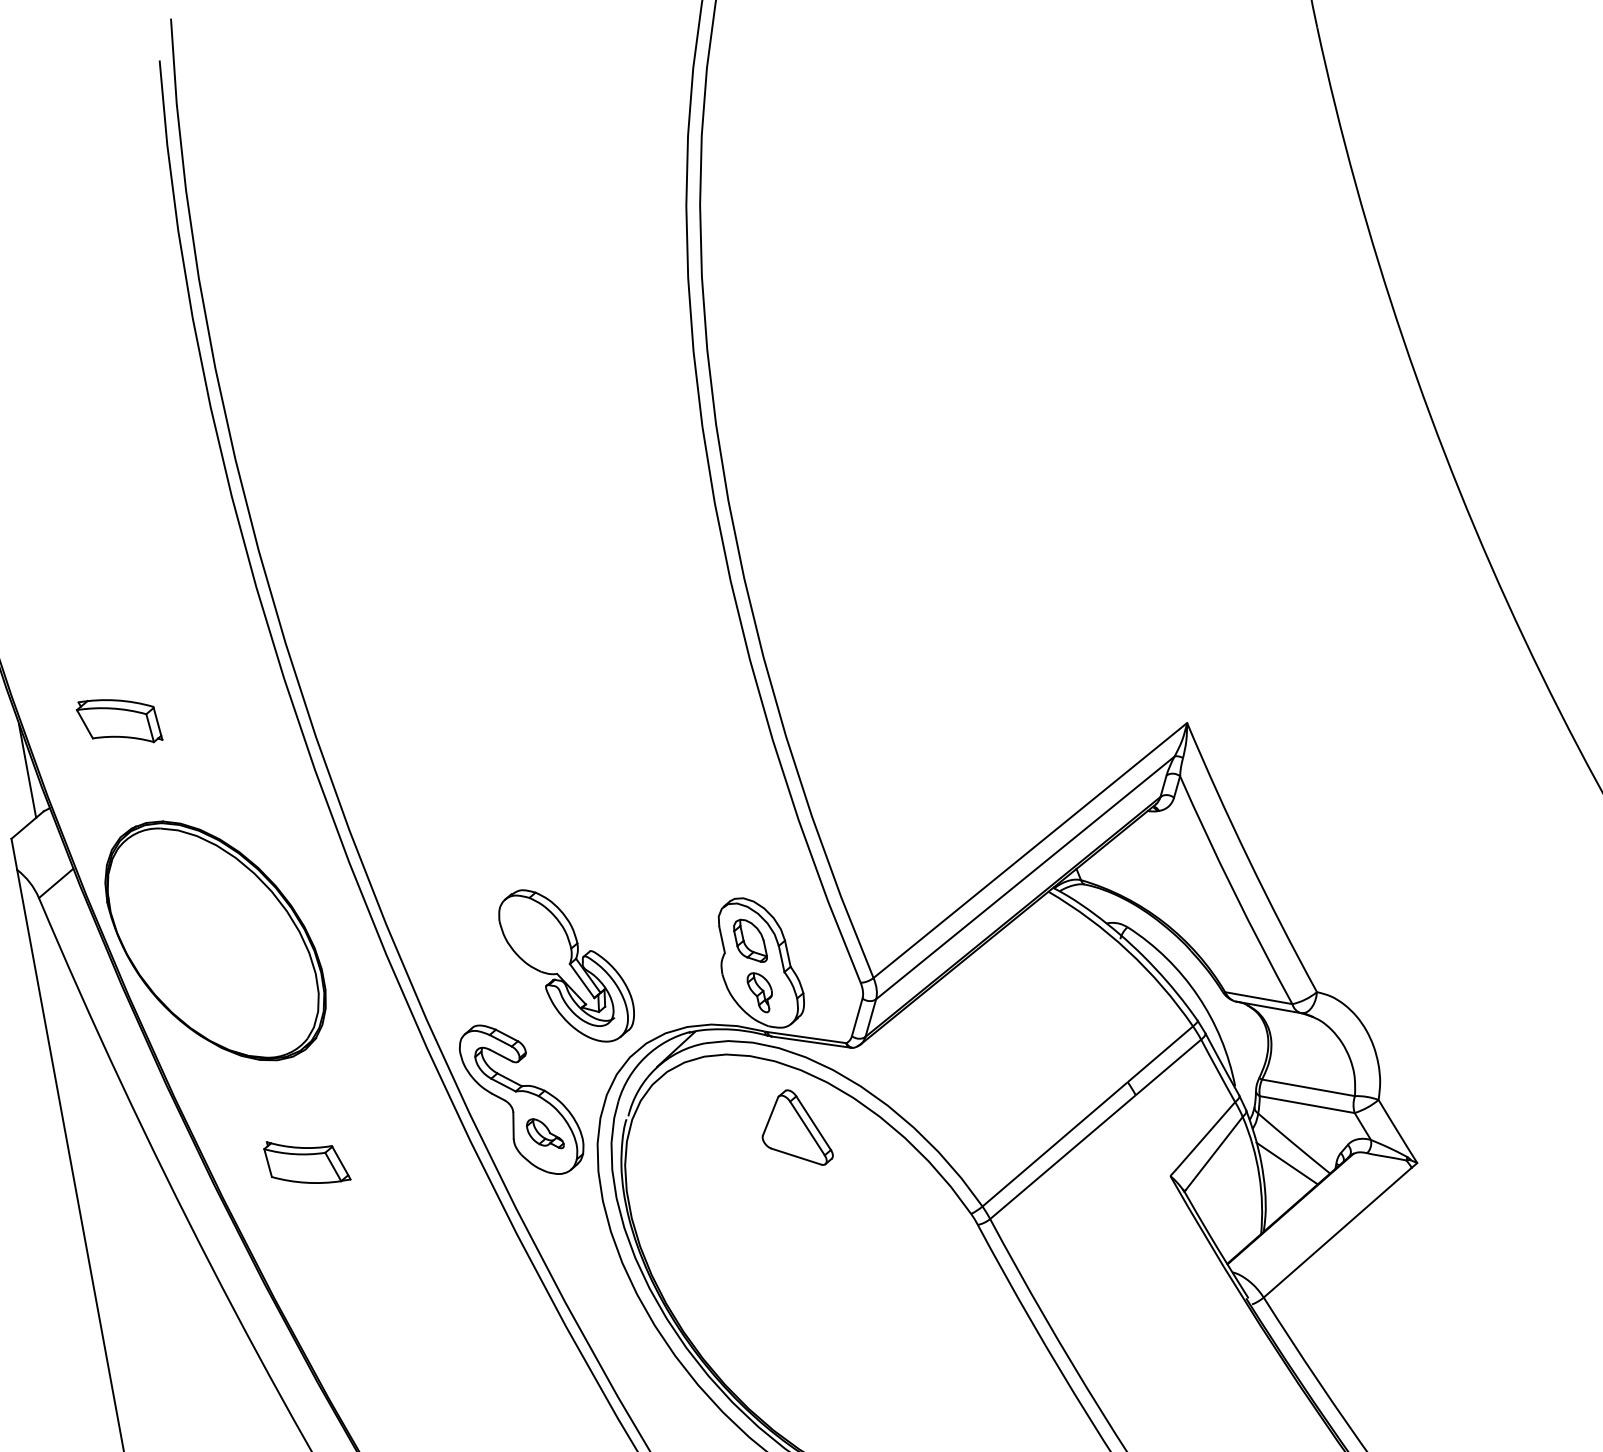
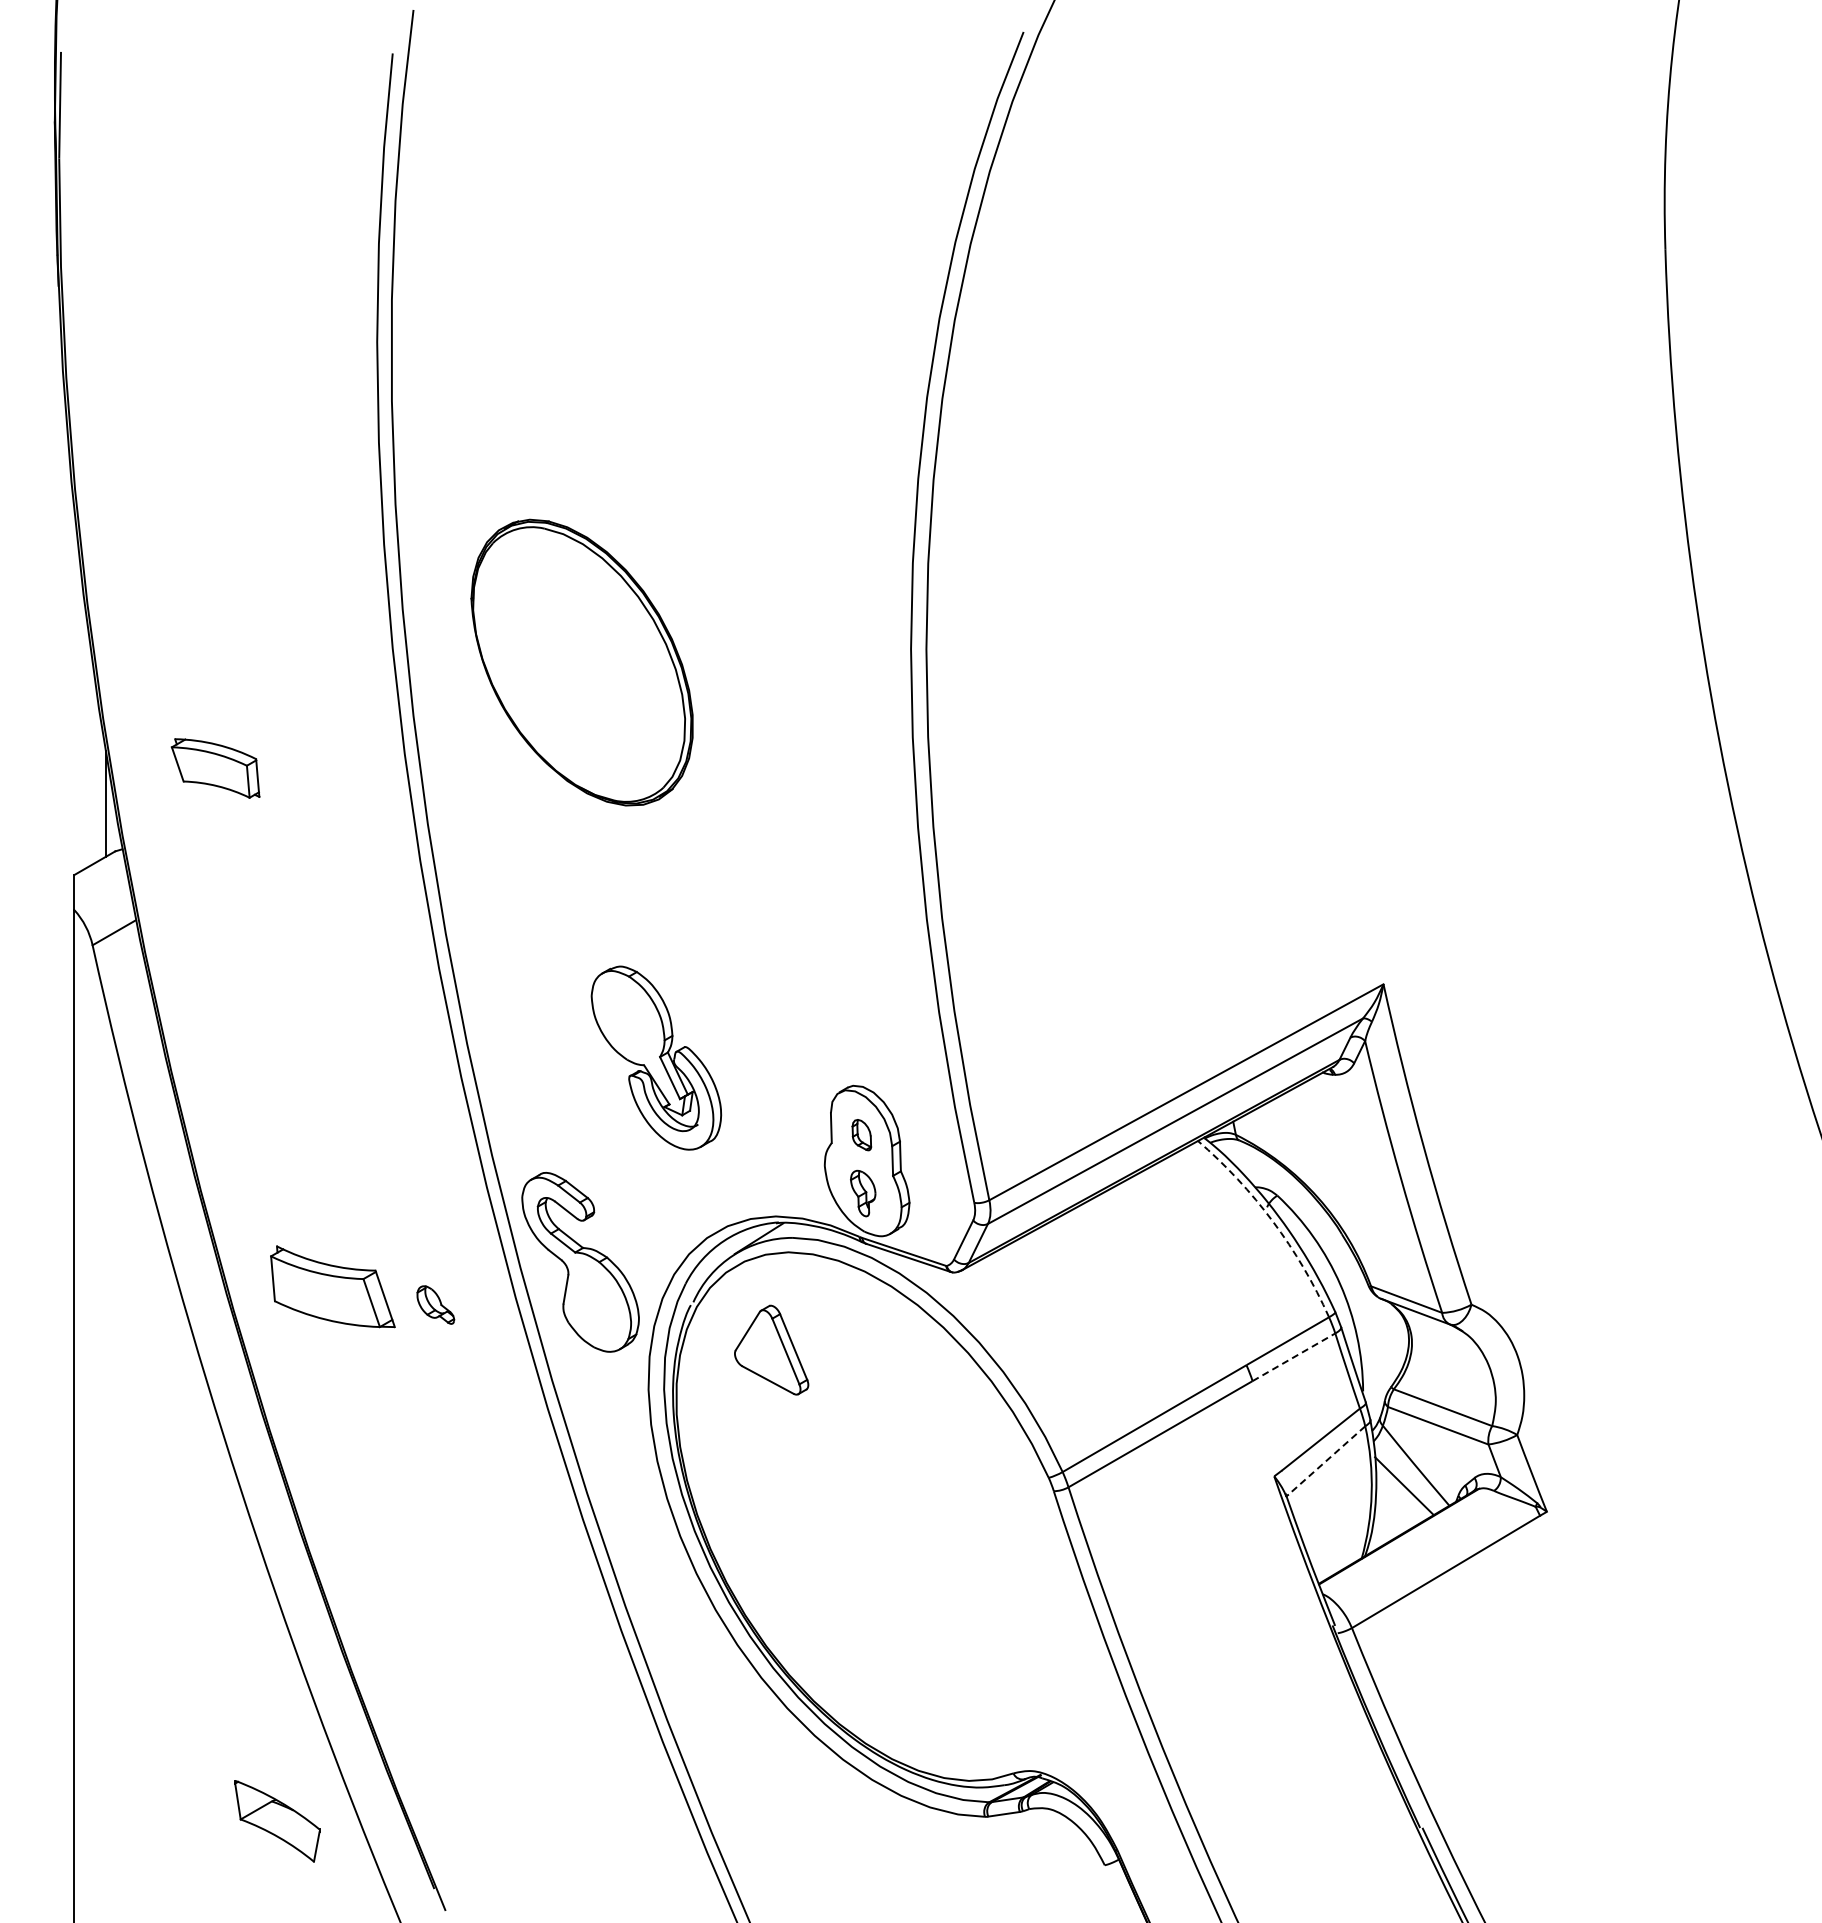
part: (214, 940) -> (581, 662), moved
part: (749, 940) -> (861, 1134), size x0.6
arc: (1128, 950) -> (1273, 1221), solid -> dashed
part: (566, 965) -> (656, 1057), moved
line: (1168, 1066) -> (1294, 1356), solid -> dashed
part: (794, 1129) -> (771, 1349), moved
part: (544, 1133) -> (435, 1304), moved
line: (1214, 1153) -> (1326, 1460), solid -> dashed
part: (306, 1160) -> (332, 1286), size x1.4

